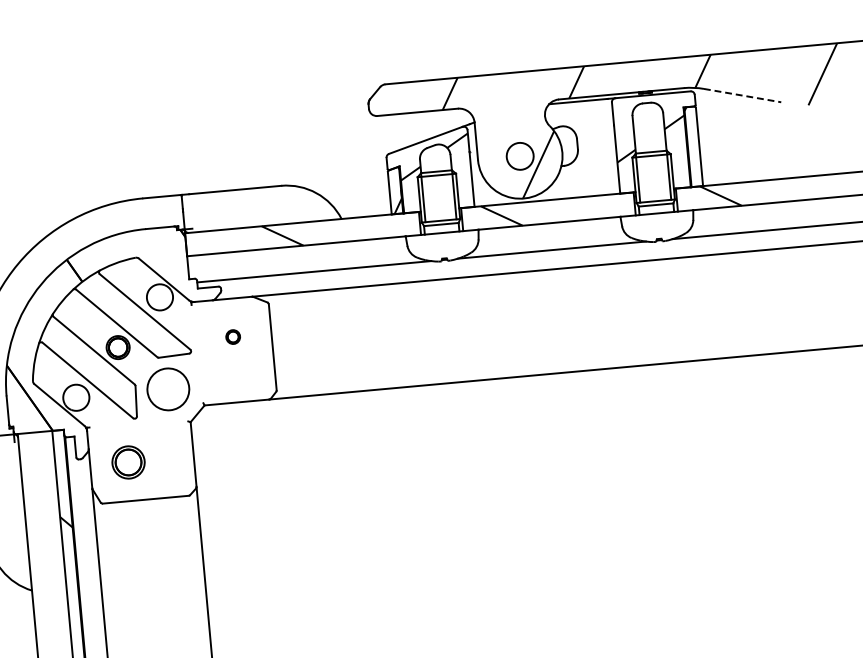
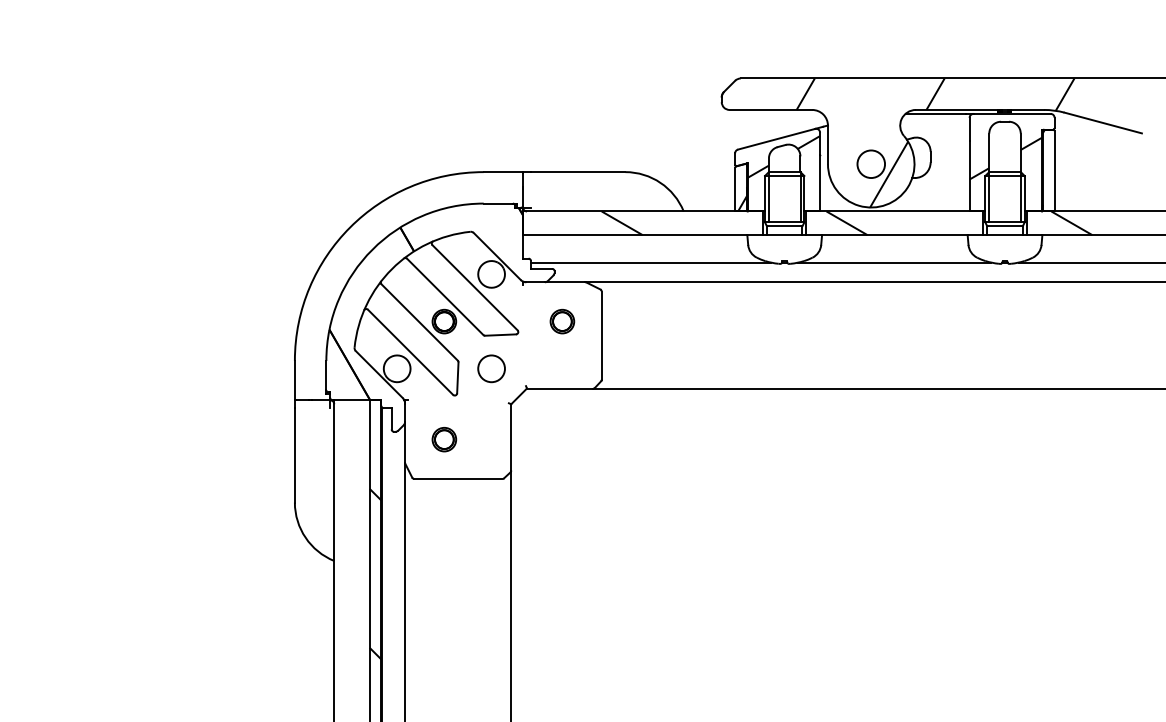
line: (742, 96) -> (1103, 123), dashed -> solid
part: (233, 336) -> (562, 321), size x1.67
circle: (168, 389) -> (491, 368), size x0.62
part: (128, 462) -> (444, 439), size x0.71

